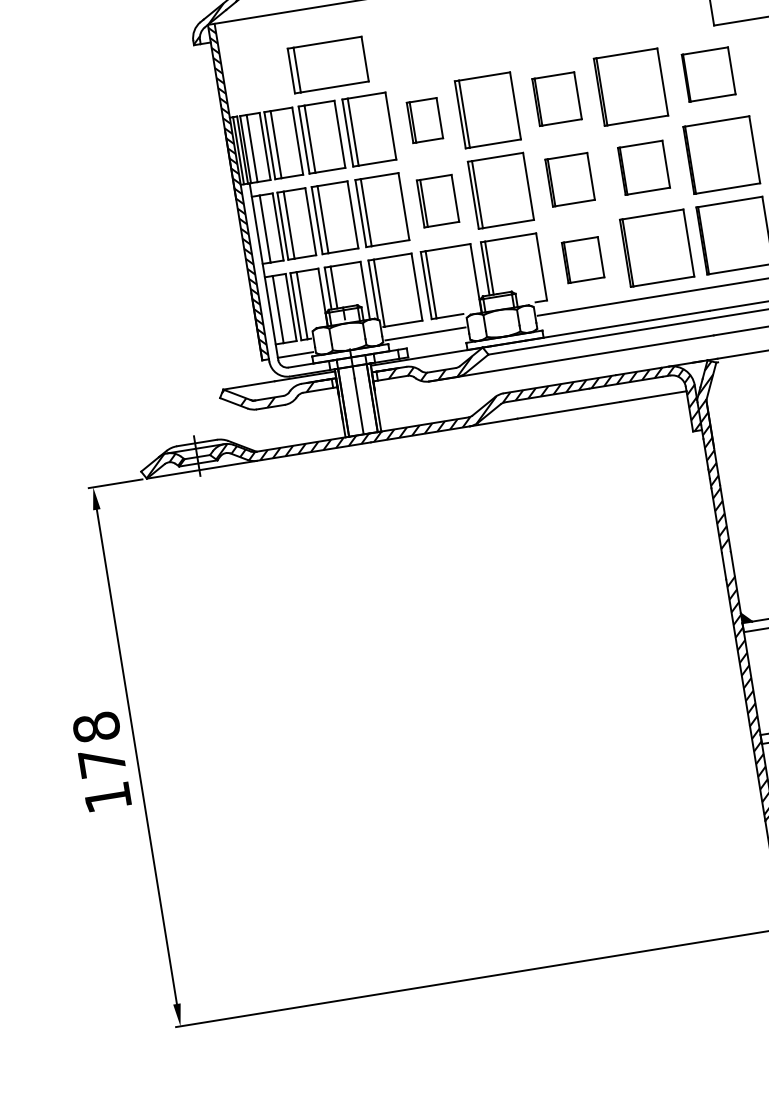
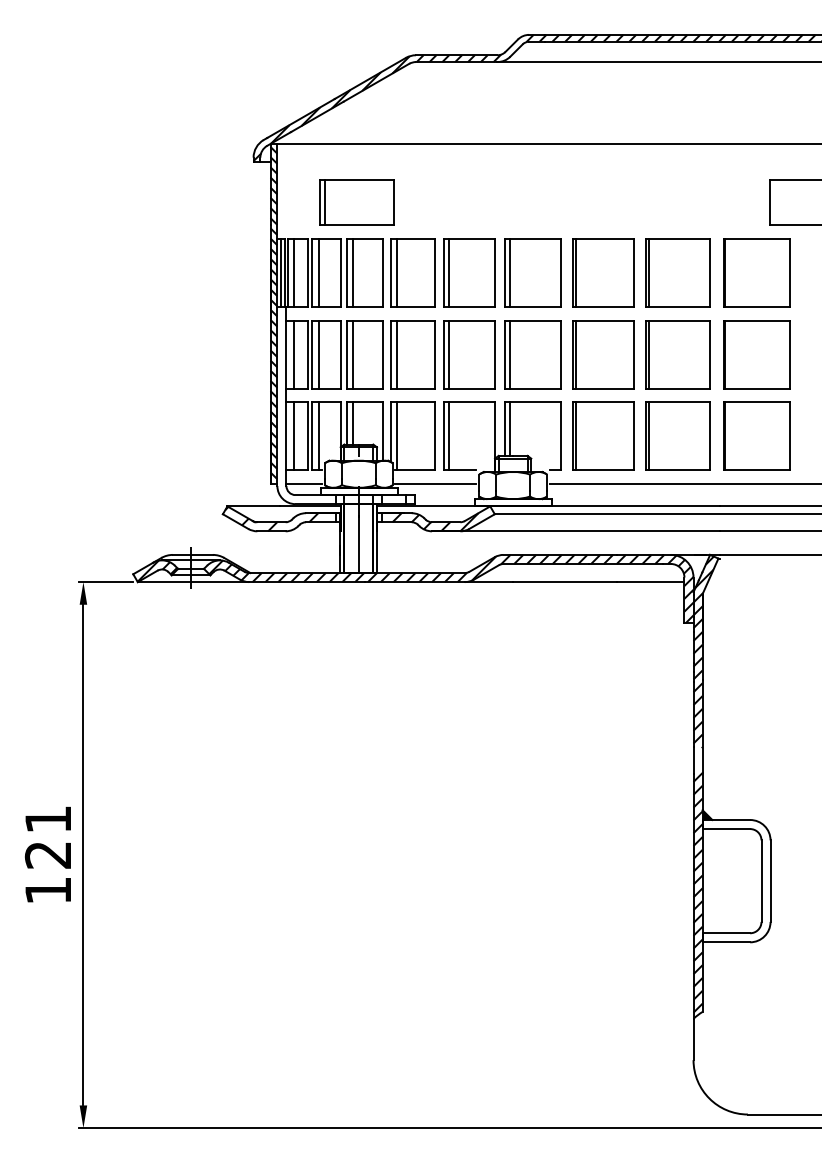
part: (327, 64) -> (356, 202), moved
part: (708, 74) -> (756, 272), size x1.43
part: (557, 98) -> (603, 272), size x1.43
part: (424, 120) -> (469, 272), size x1.67
part: (643, 167) -> (677, 354), size x1.43
part: (570, 179) -> (603, 354), size x1.43
part: (437, 200) -> (469, 354), size x1.43
part: (583, 259) -> (603, 435), size x1.67
text: (98, 744) -> (47, 836), 178 -> 121

